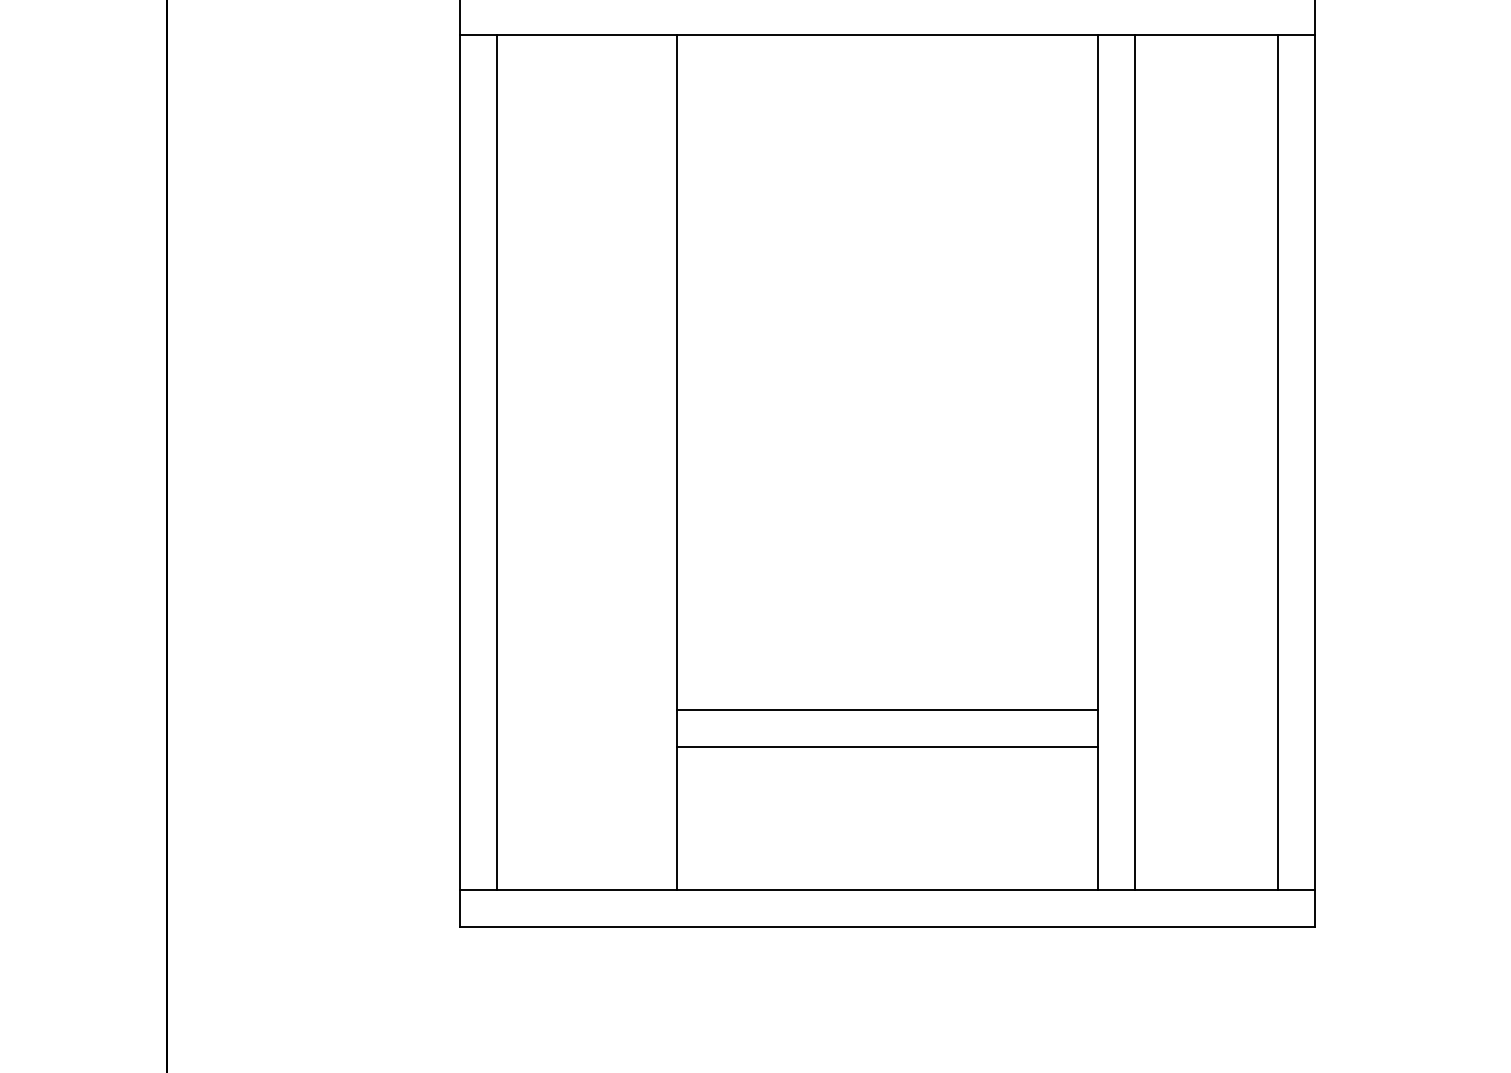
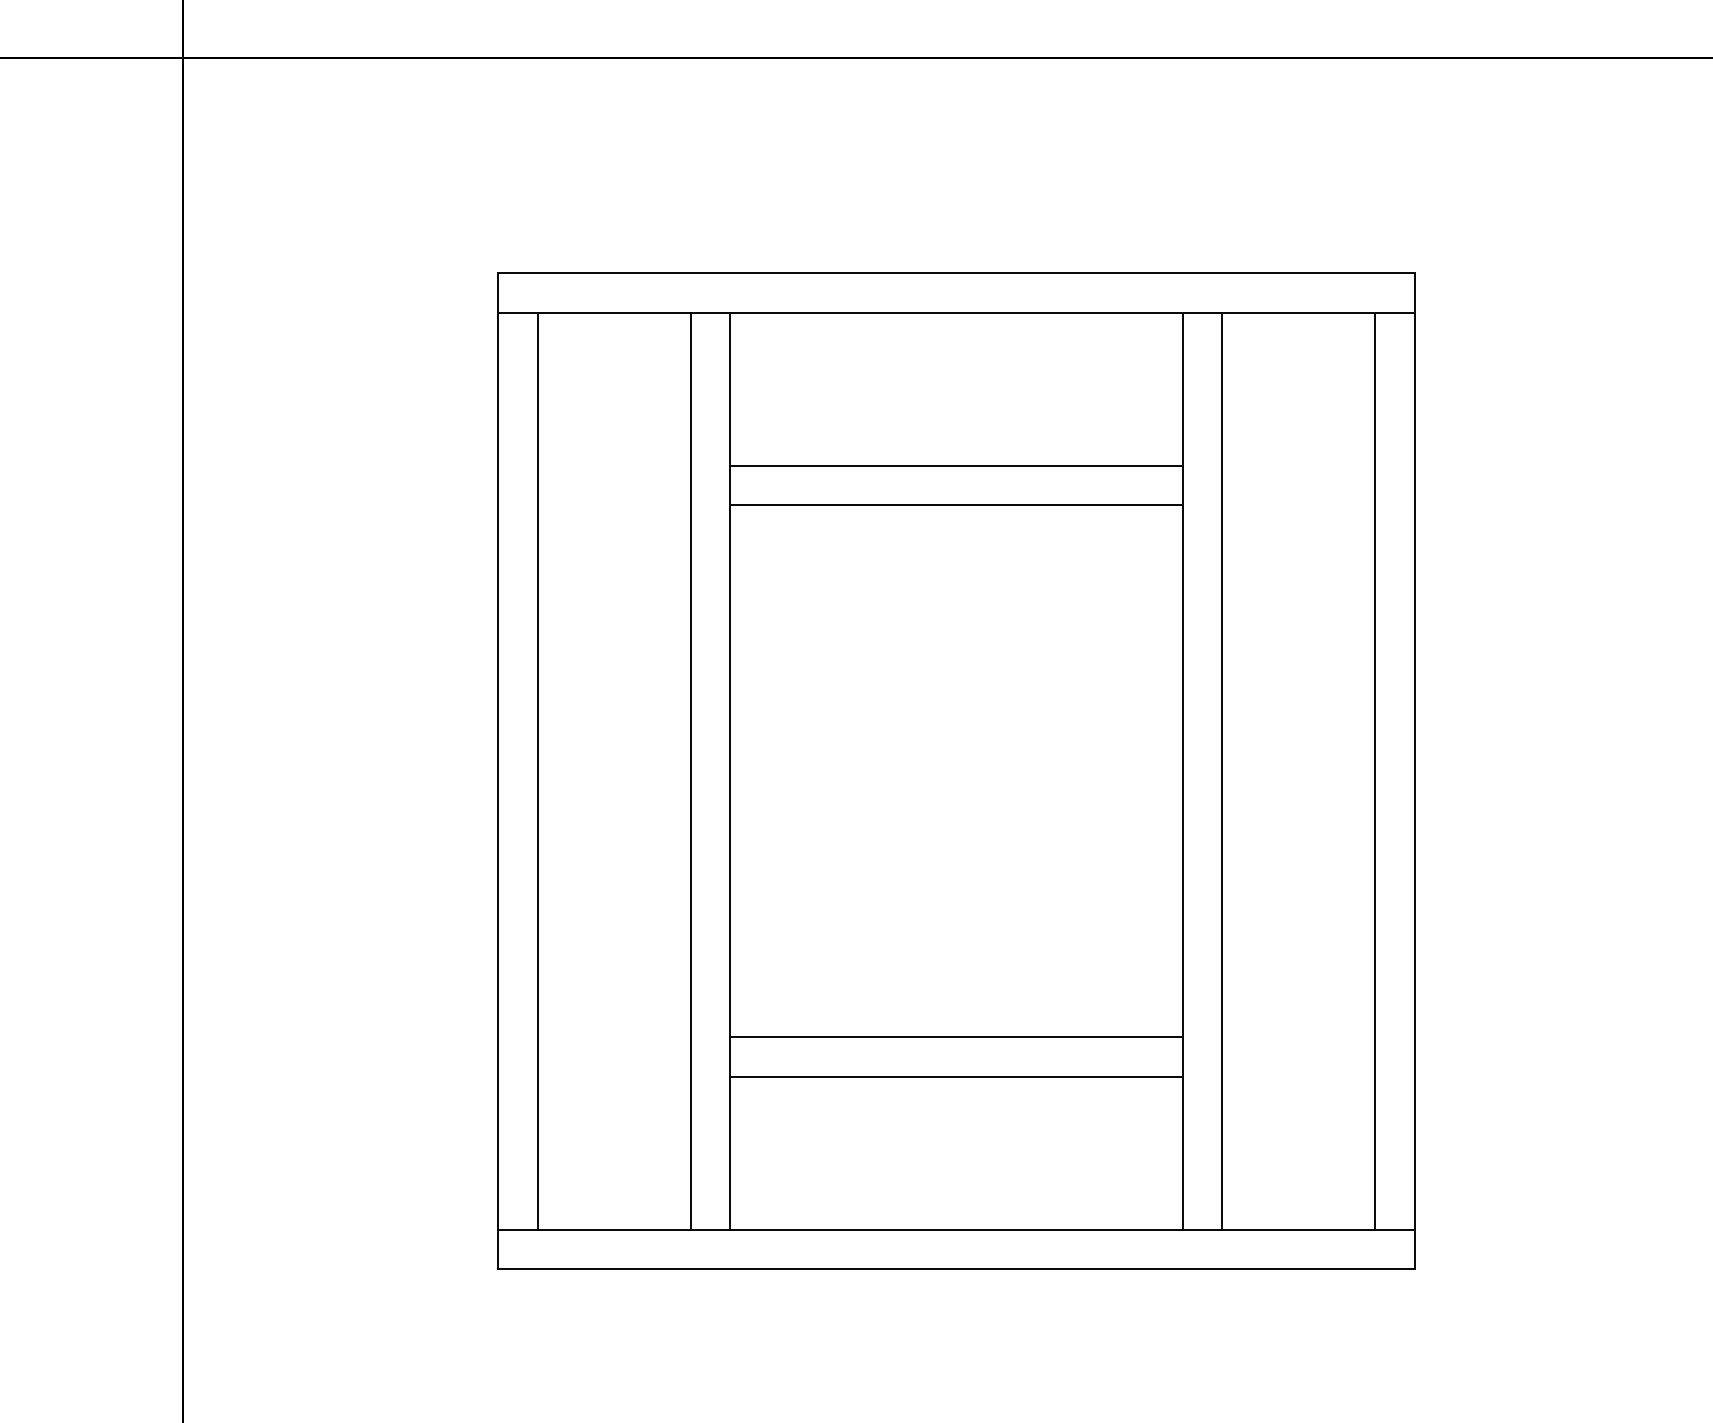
line: (887, 177) -> (956, 465), added
line: (887, 214) -> (956, 505), added
line: (639, 461) -> (690, 770), added

